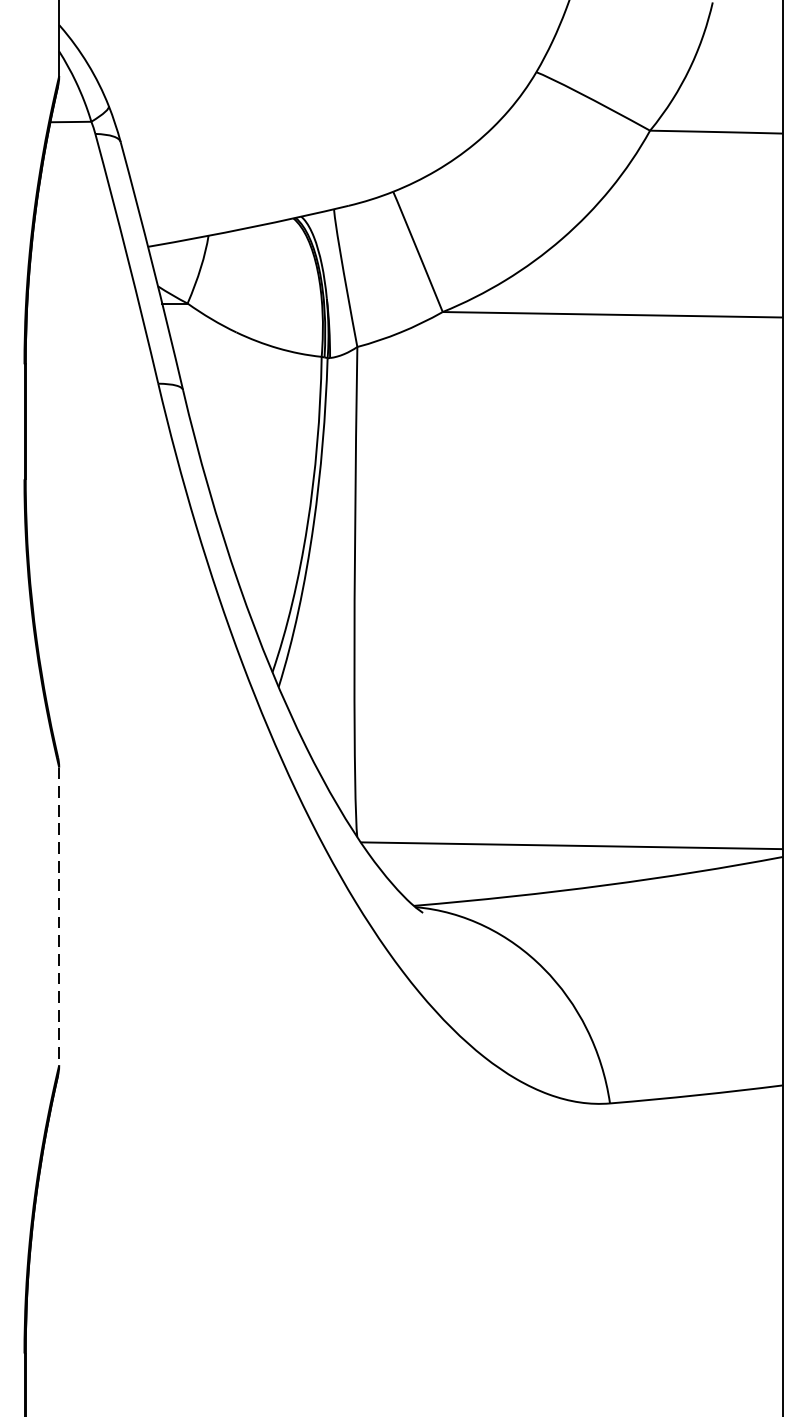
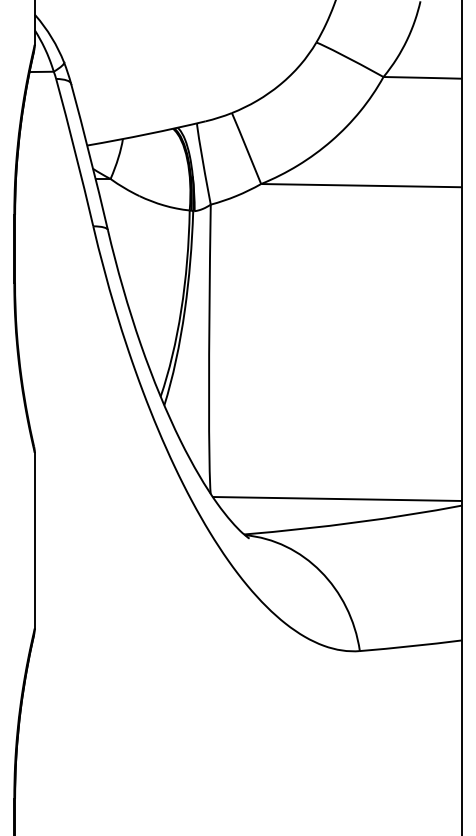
line: (58, 916) -> (34, 540), dashed -> solid

